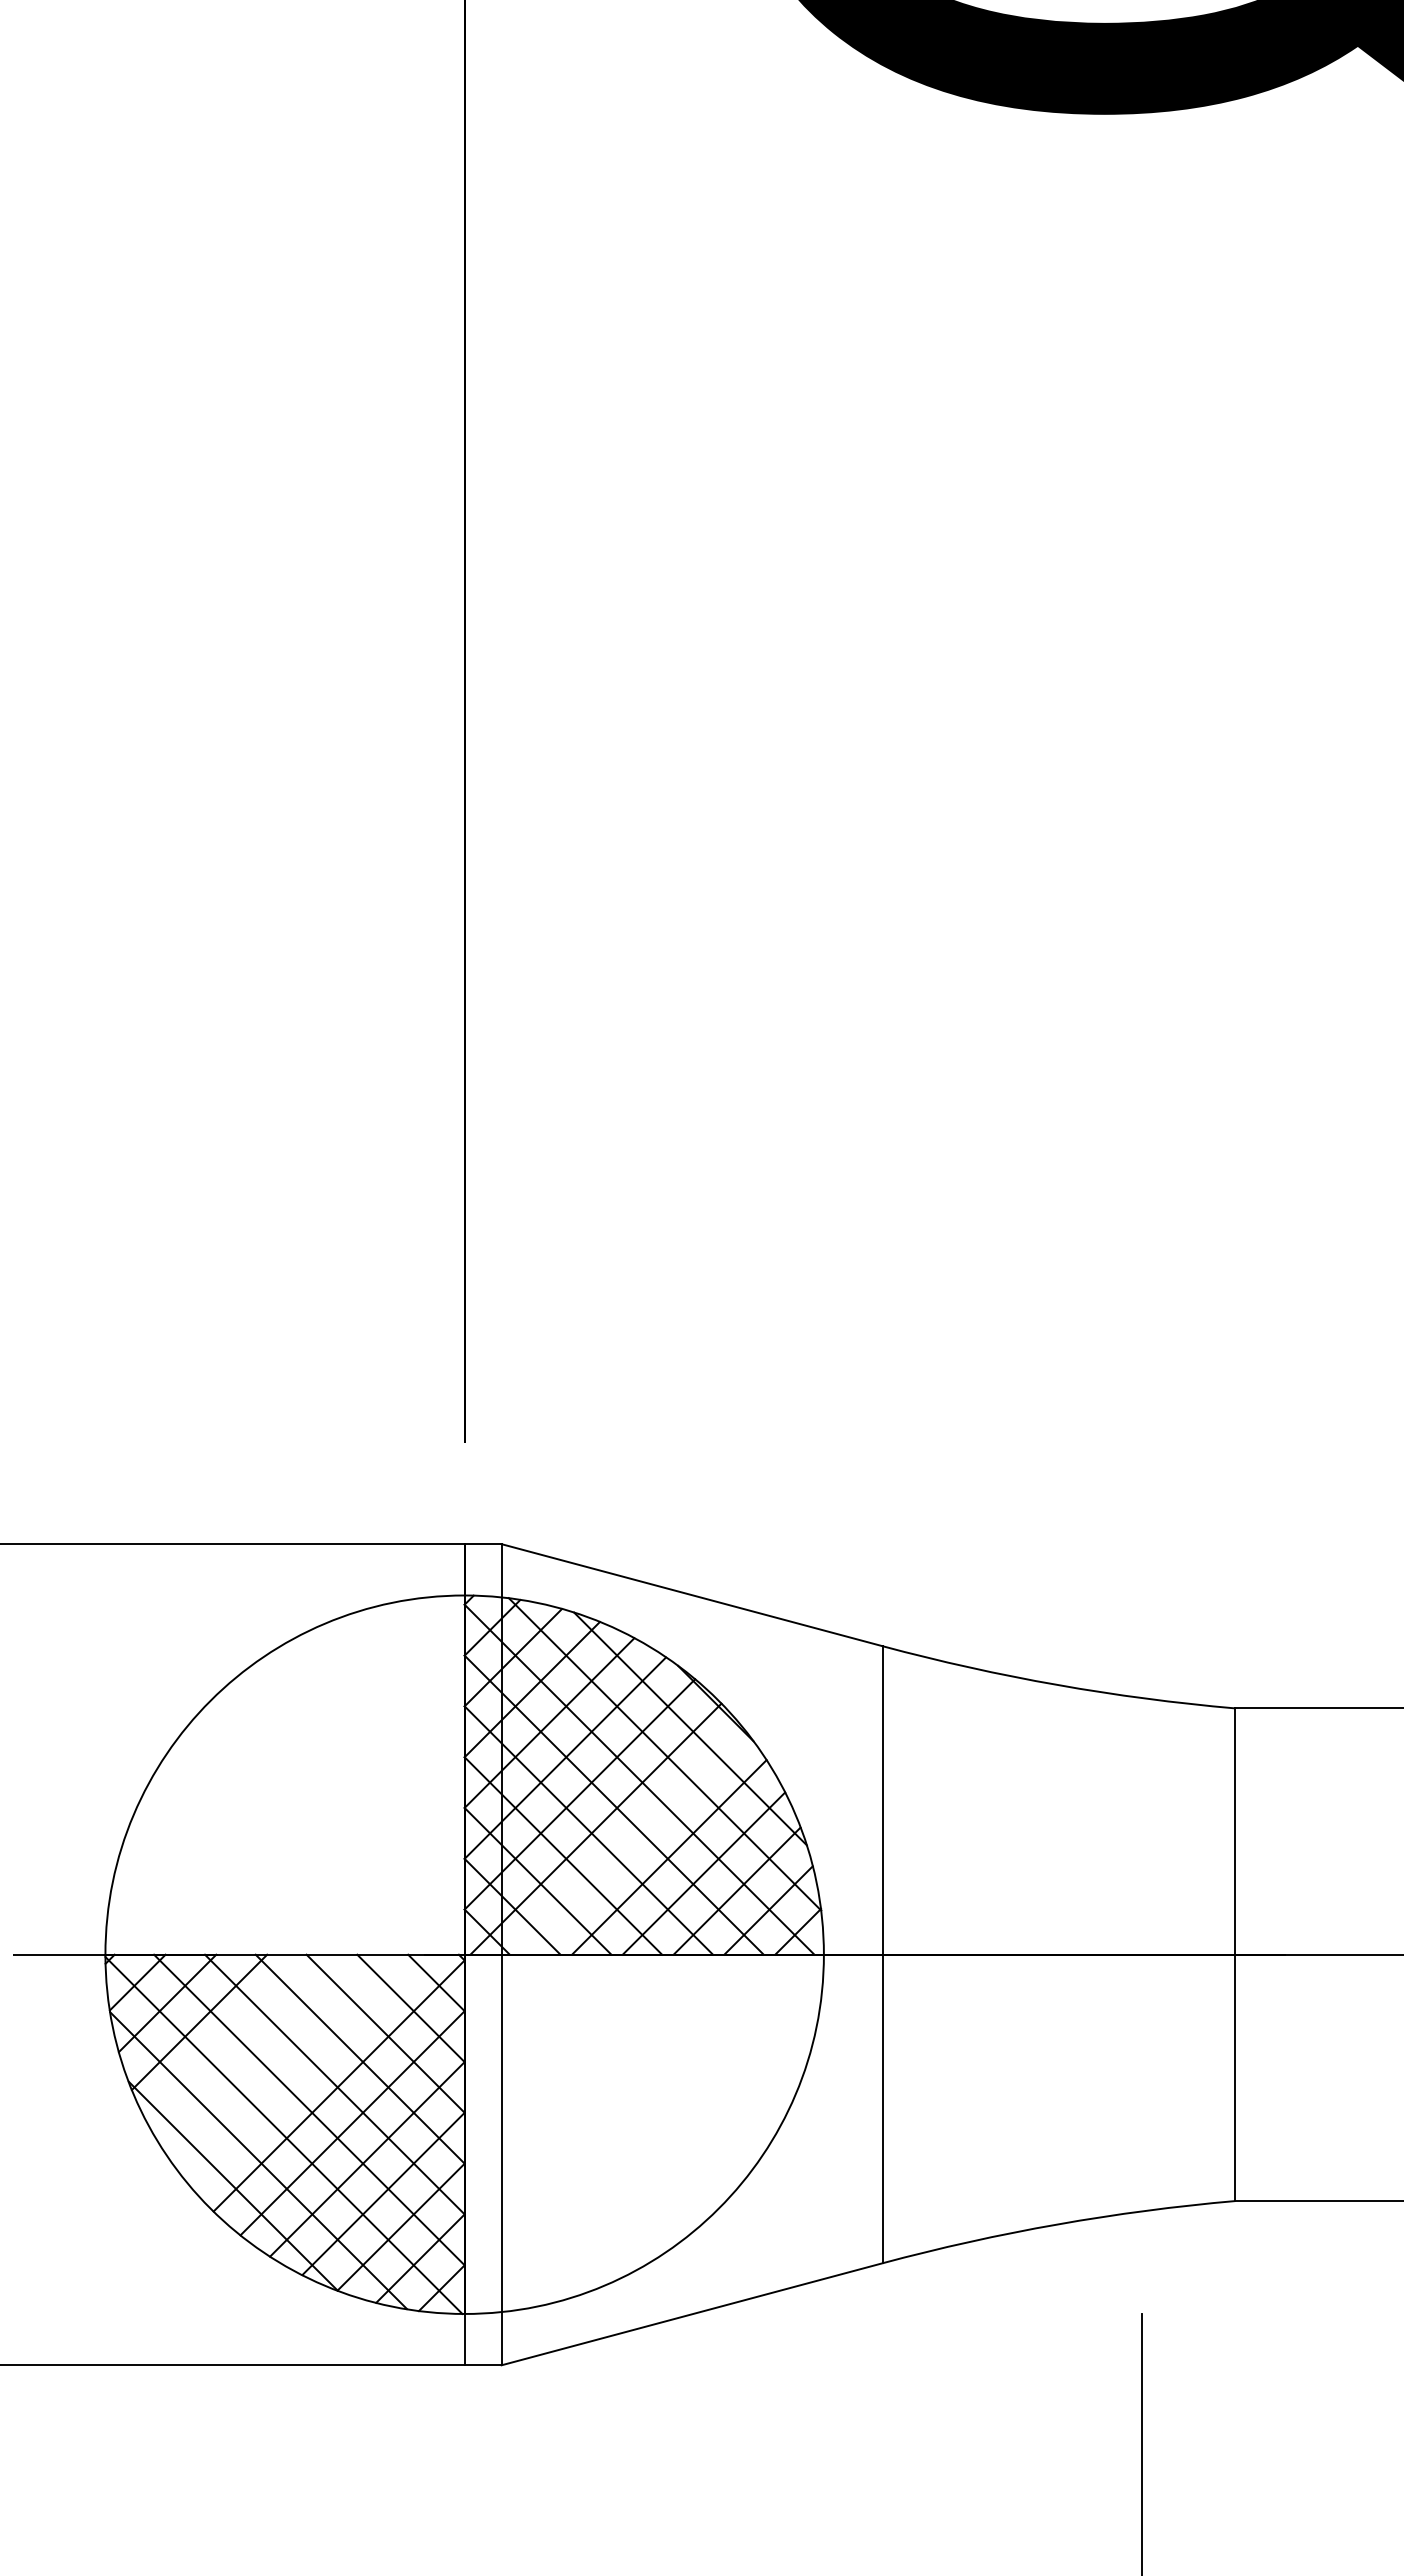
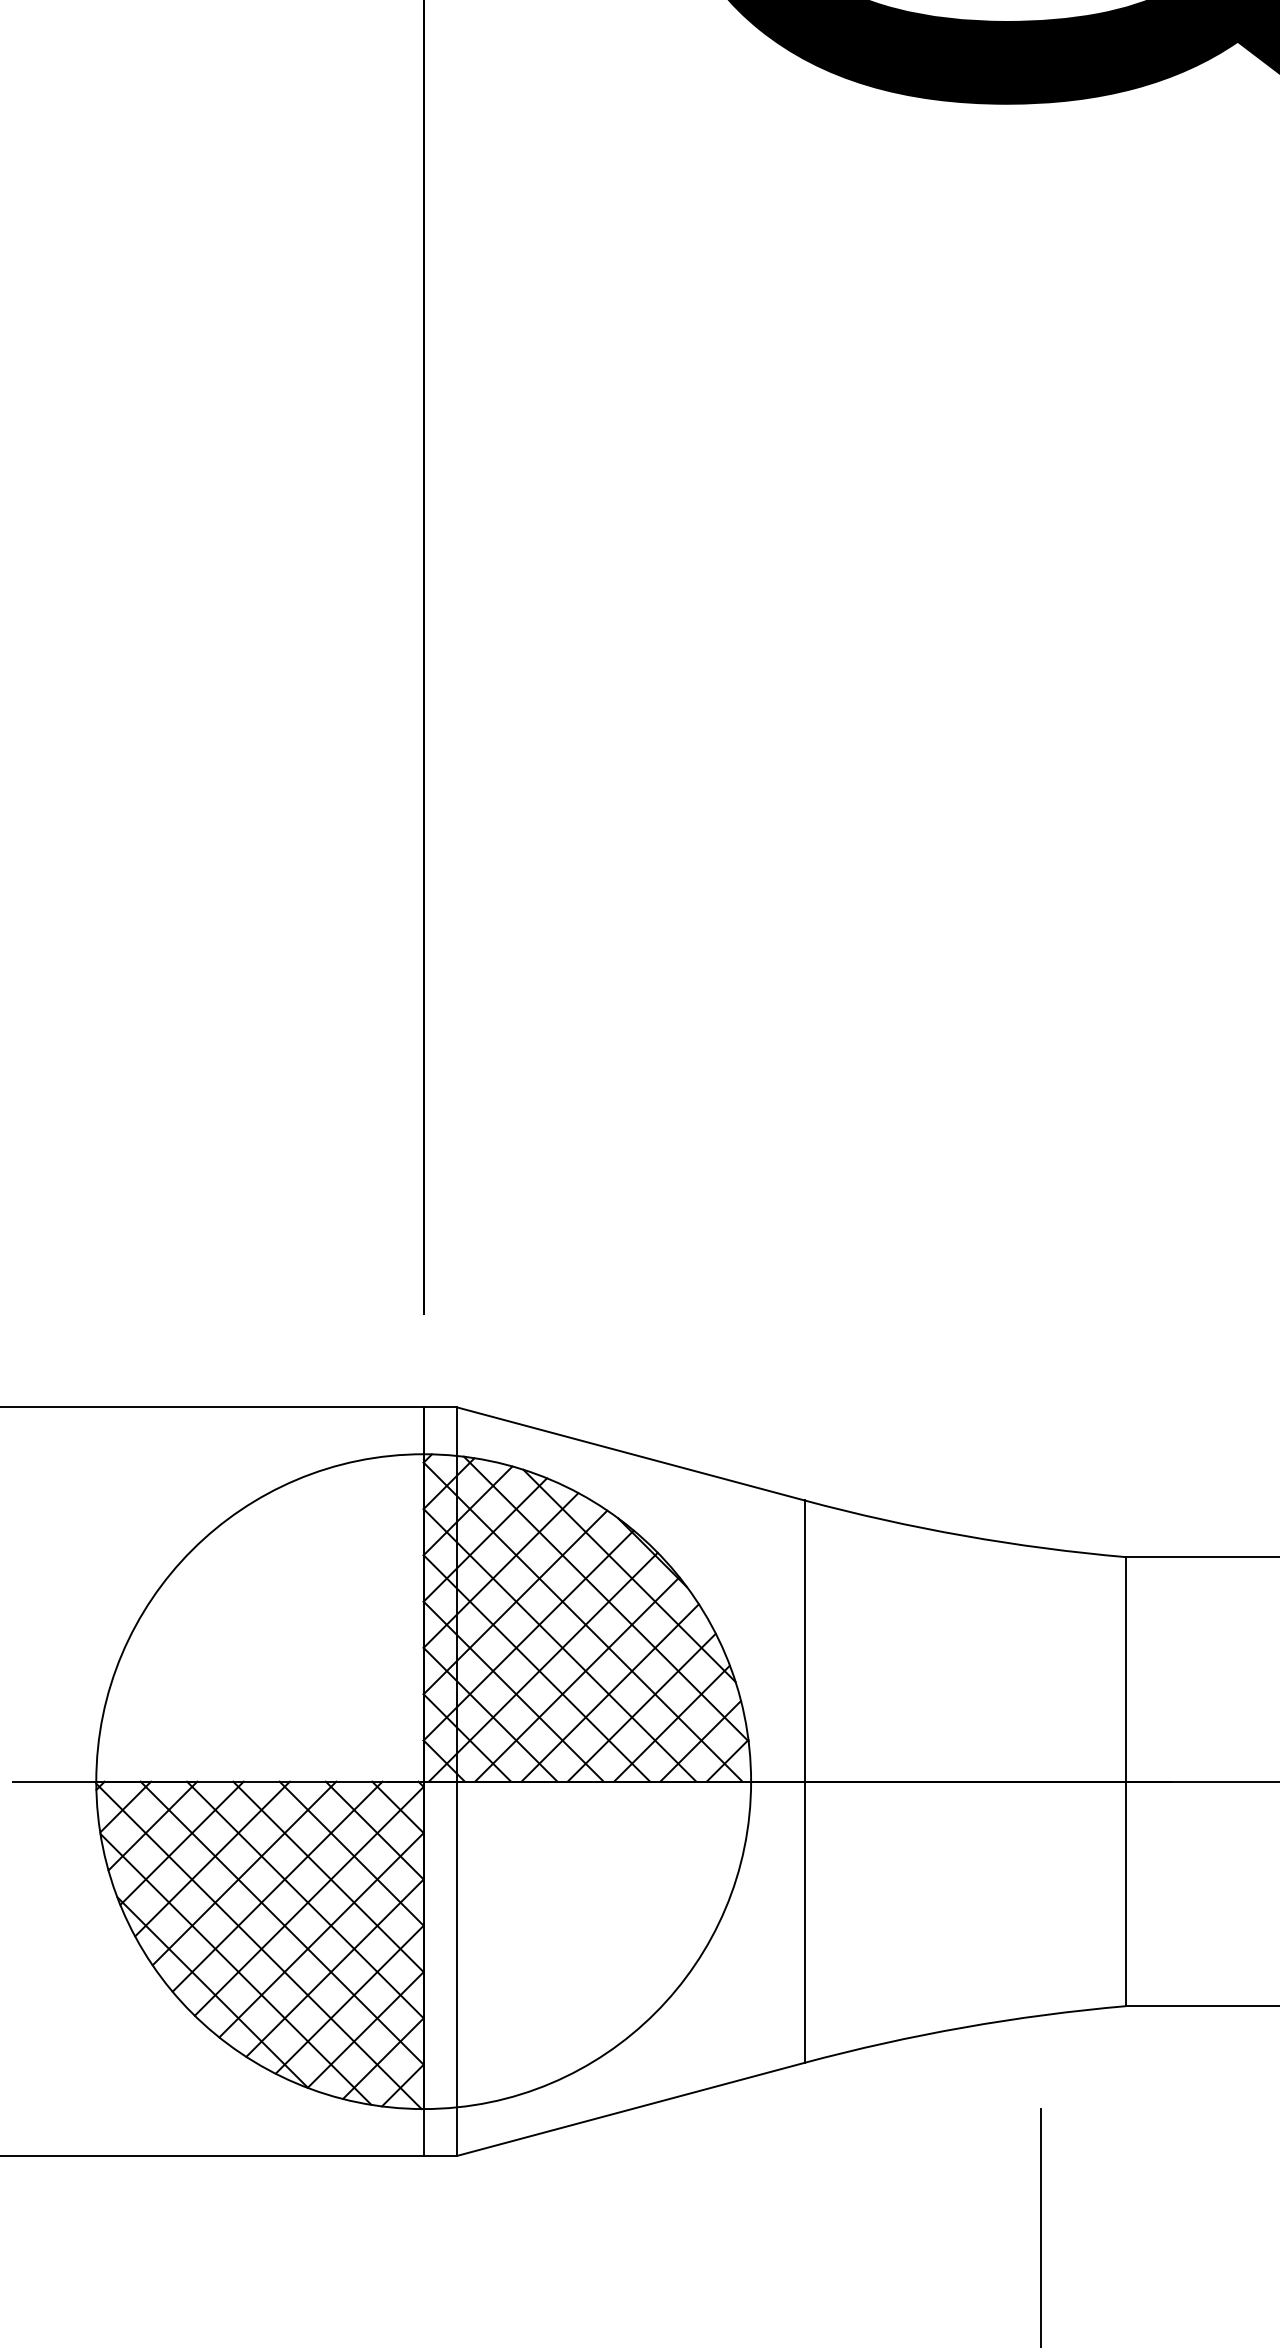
line: (633, 1842) -> (577, 1679), added
line: (232, 2039) -> (212, 1858), added
line: (267, 2055) -> (243, 1873), added
line: (304, 2069) -> (277, 1886), added

